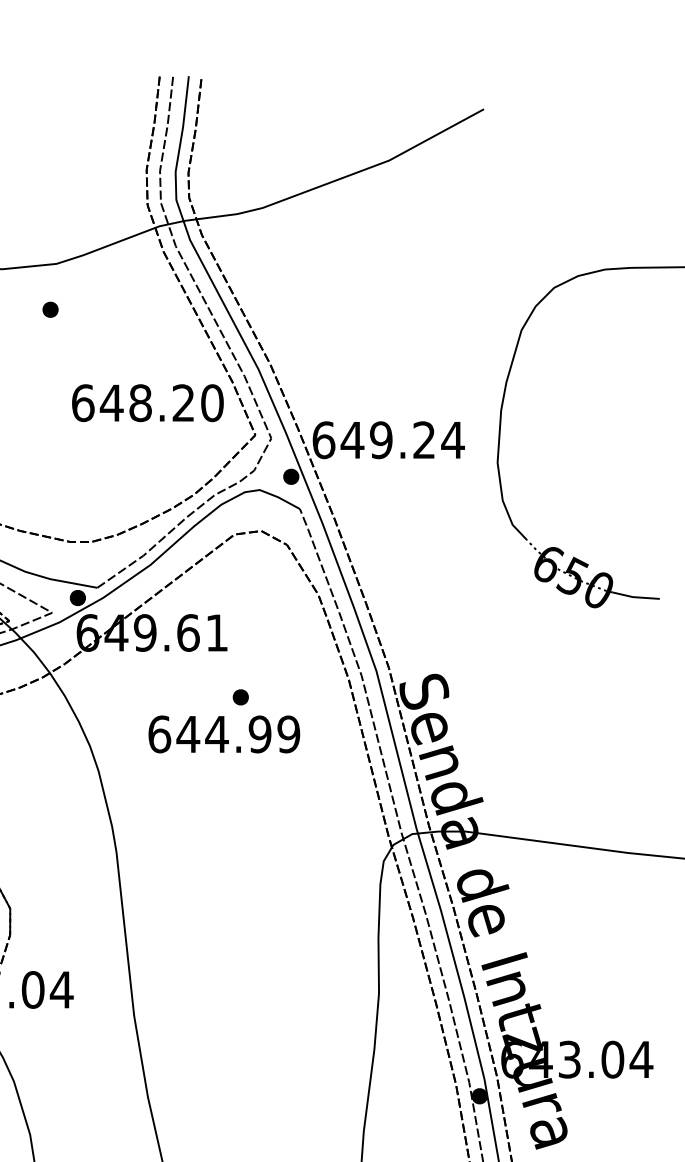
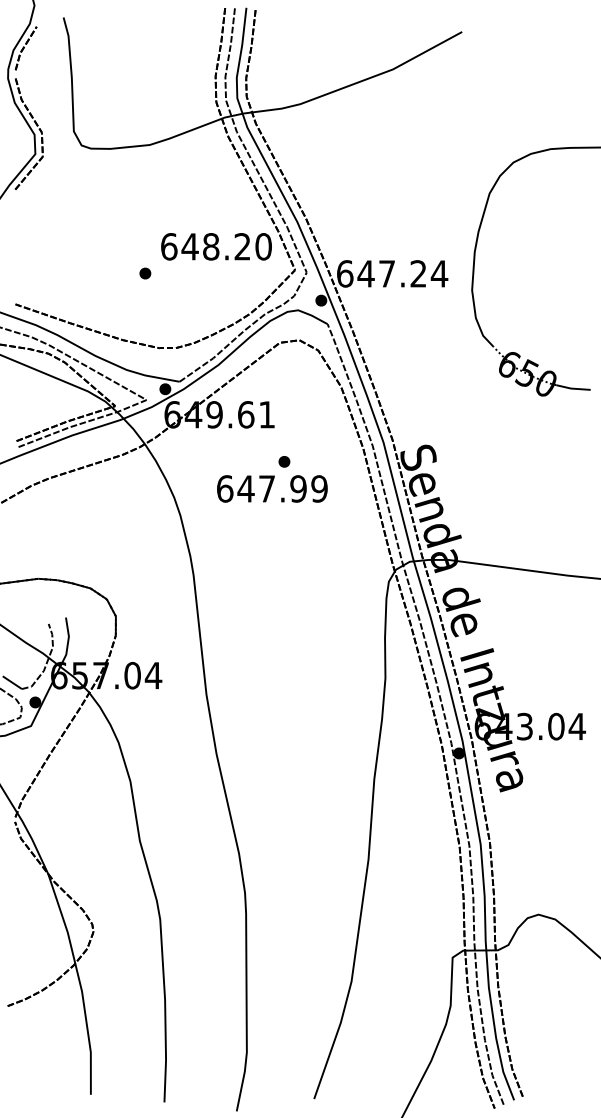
part: (50, 309) -> (145, 273), moved
text: (380, 439) -> (386, 273), 649.24 -> 647.24
text: (216, 733) -> (266, 488), 644.99 -> 647.99

